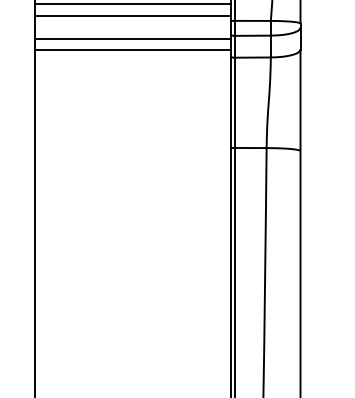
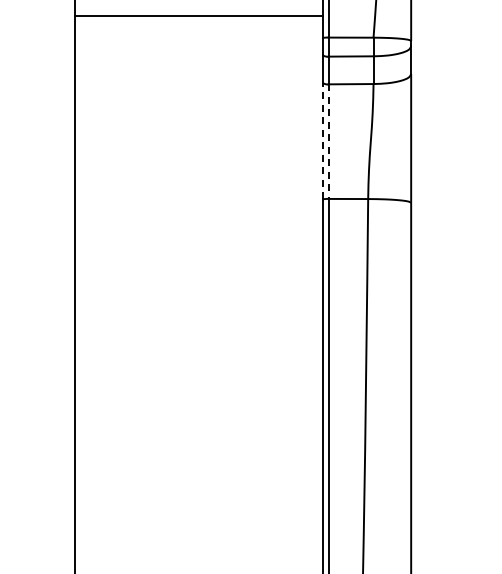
line: (132, 16) -> (198, 31), removed
line: (132, 38) -> (198, 60), removed
line: (132, 49) -> (198, 74), removed
line: (230, 101) -> (322, 140), solid -> dashed
line: (235, 103) -> (328, 142), solid -> dashed

